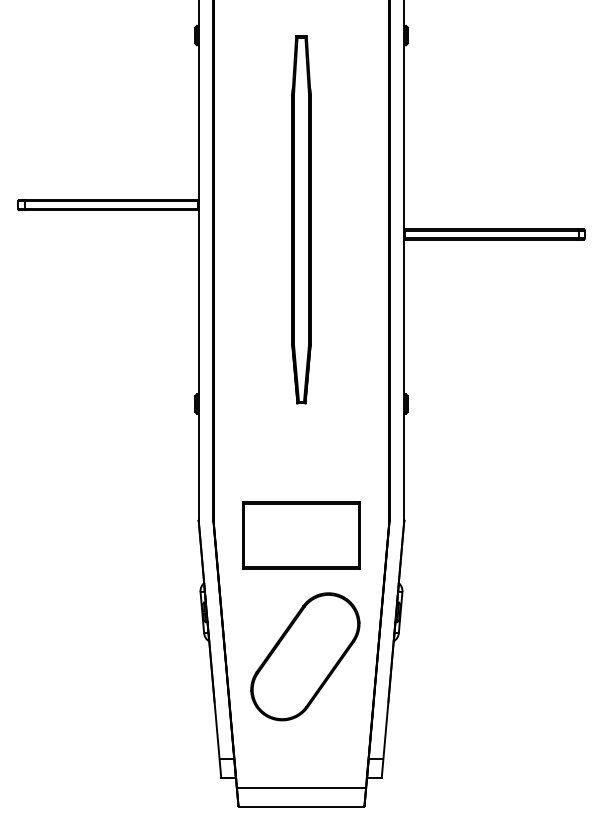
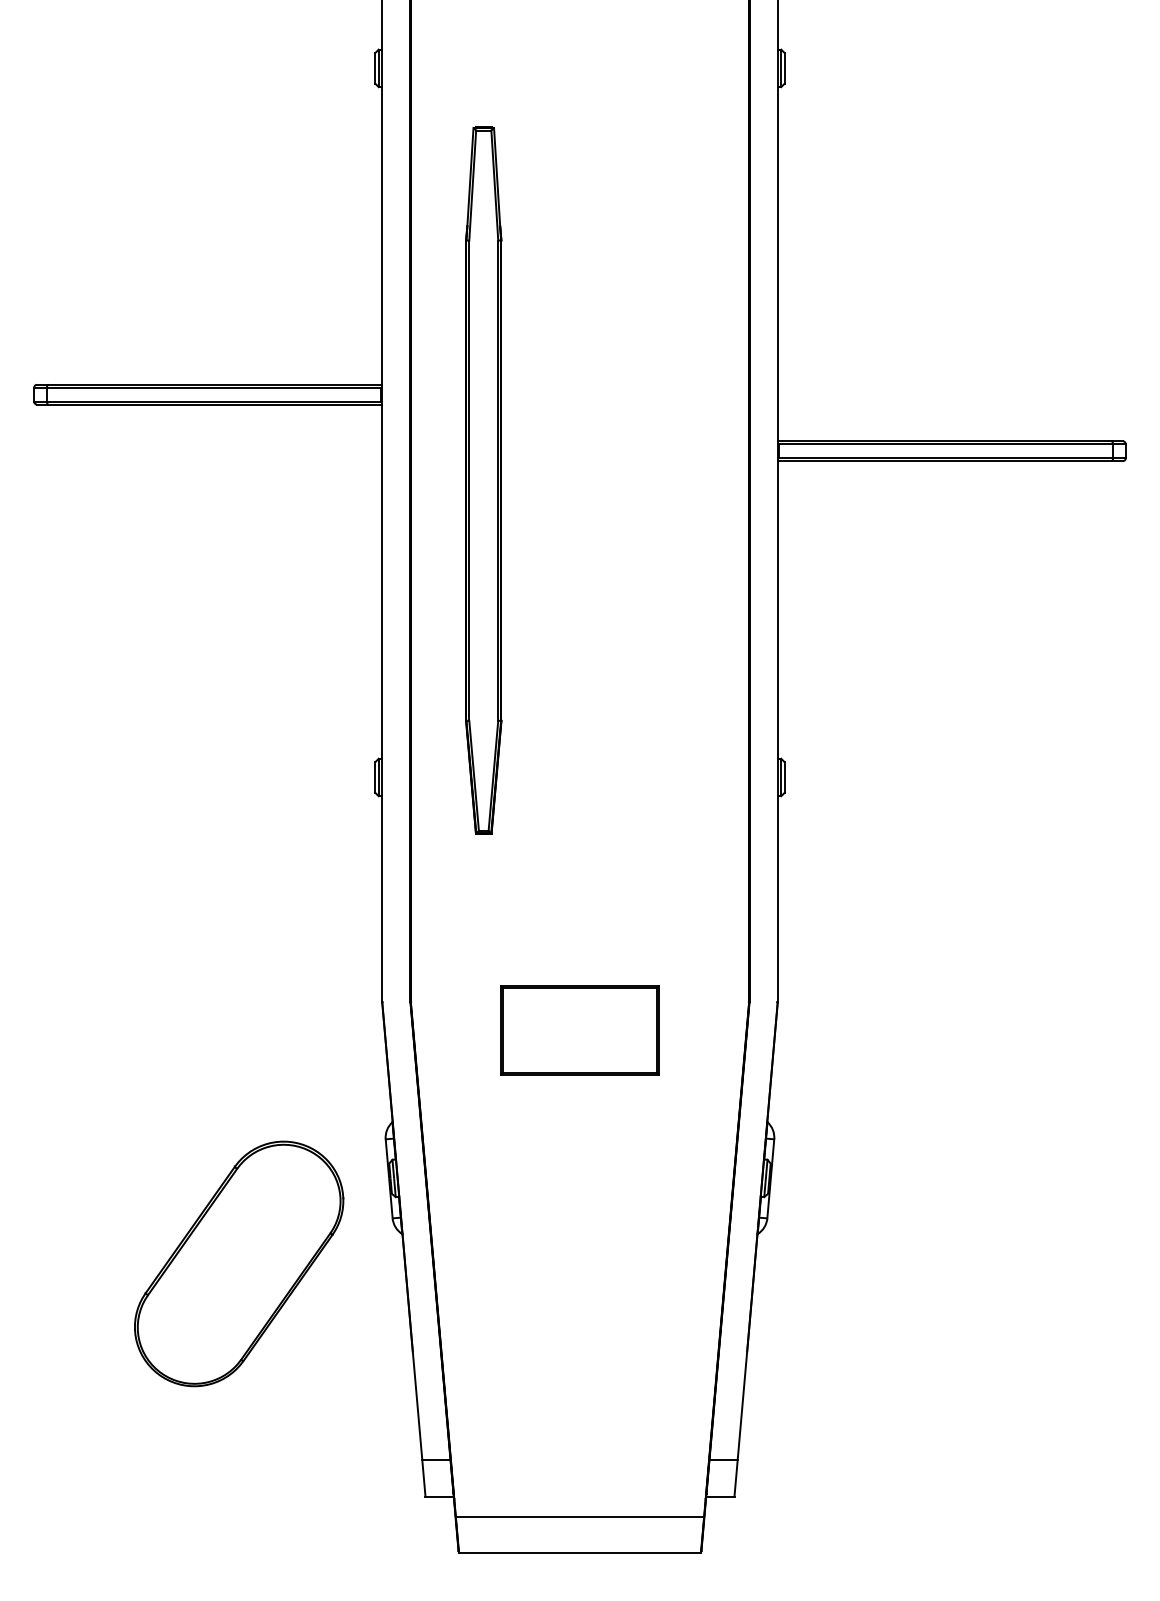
part: (301, 219) -> (483, 480), moved
part: (301, 535) -> (580, 1030), size x0.7
part: (305, 656) -> (239, 1263), moved

